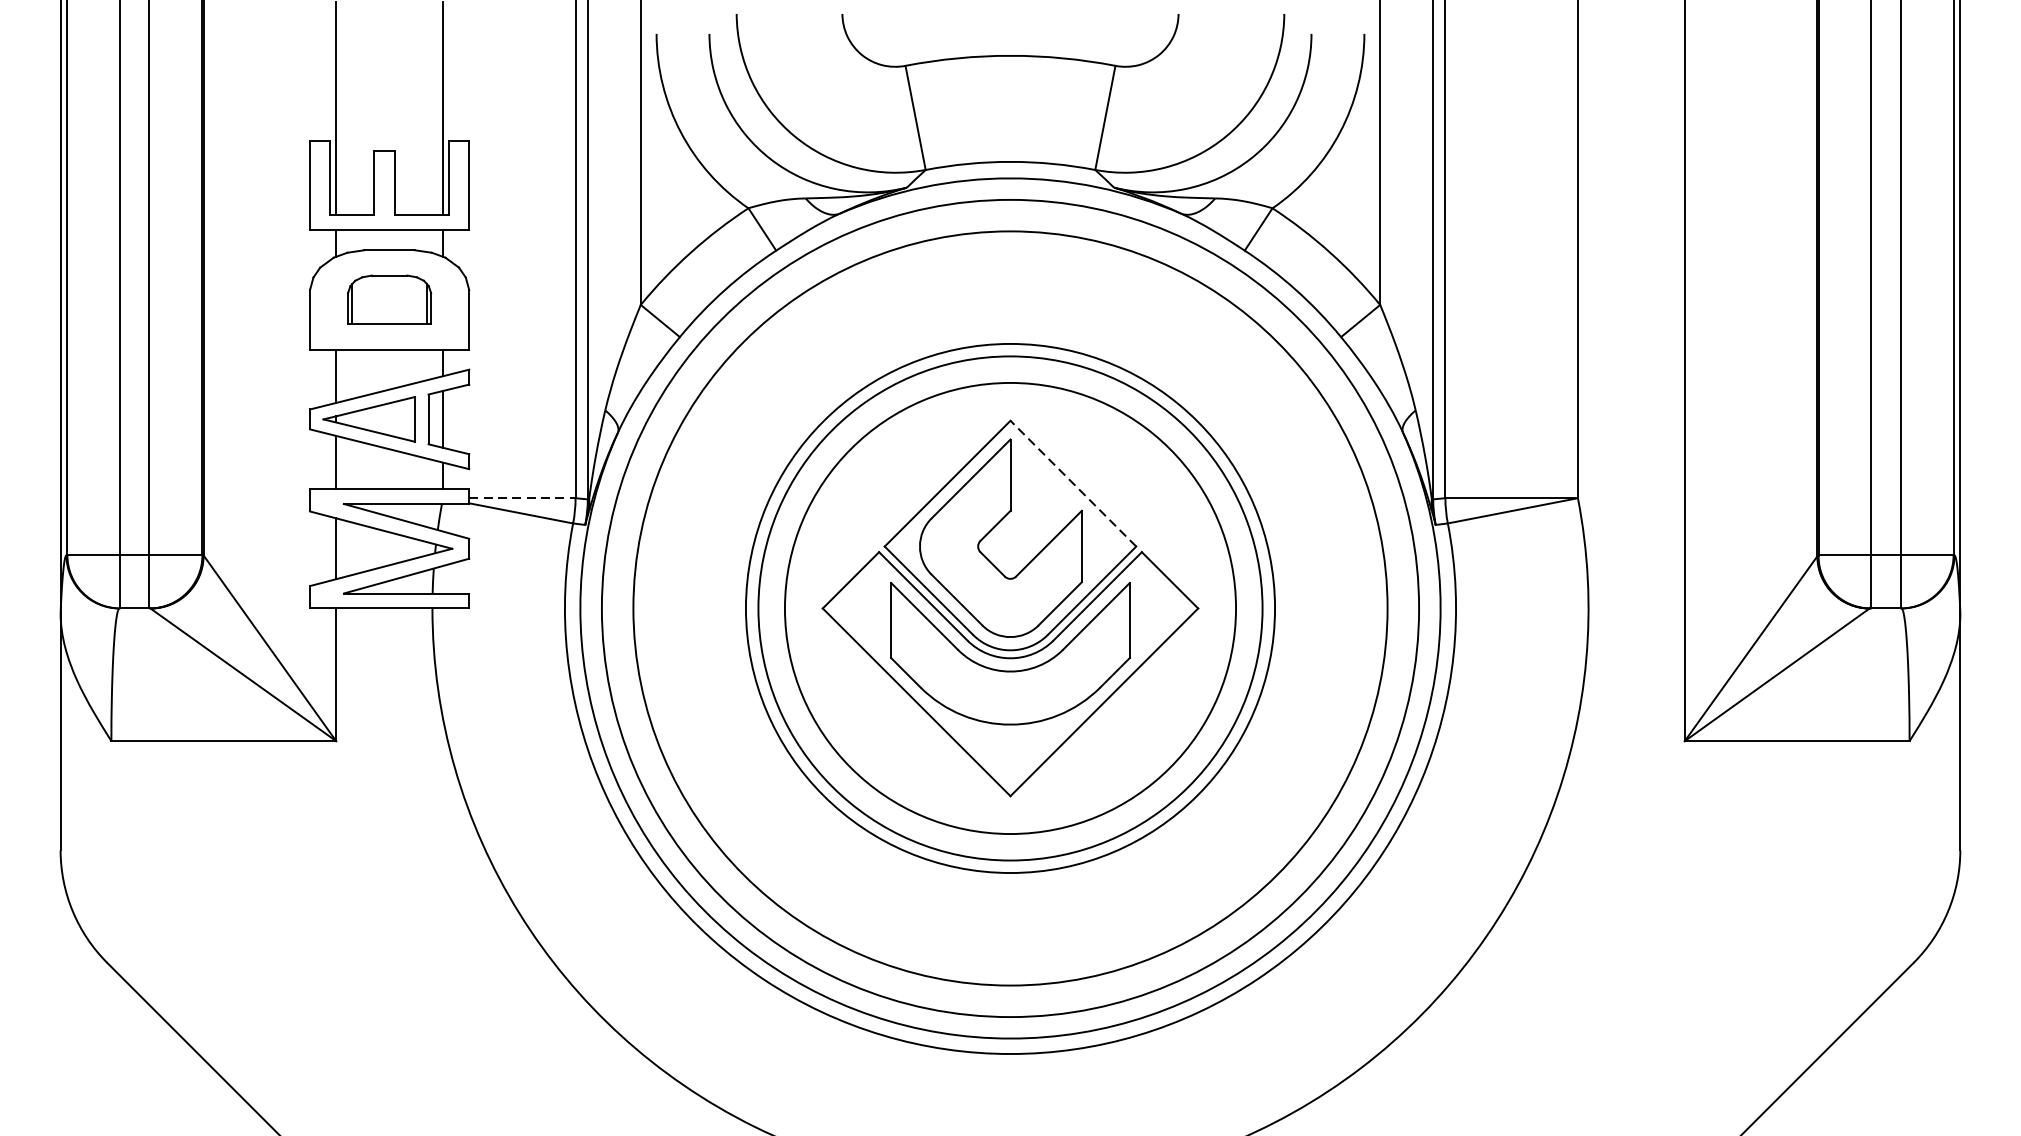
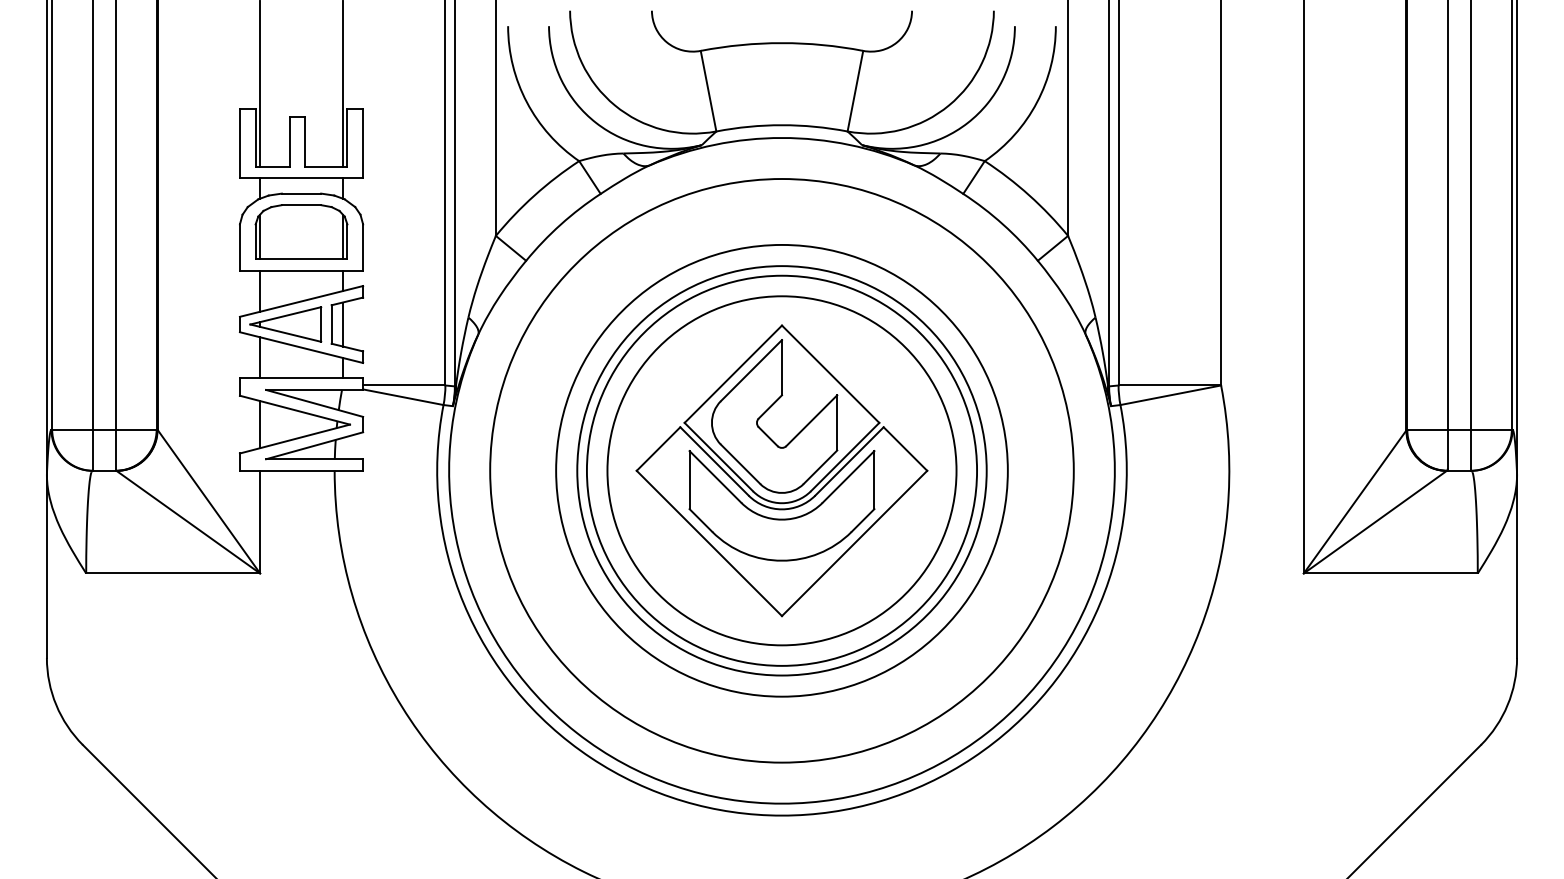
part: (389, 299) -> (301, 231), size x1.43
line: (1073, 484) -> (830, 374), dashed -> solid
line: (522, 498) -> (404, 385), dashed -> solid
circle: (1009, 608) -> (781, 470), size x0.71

